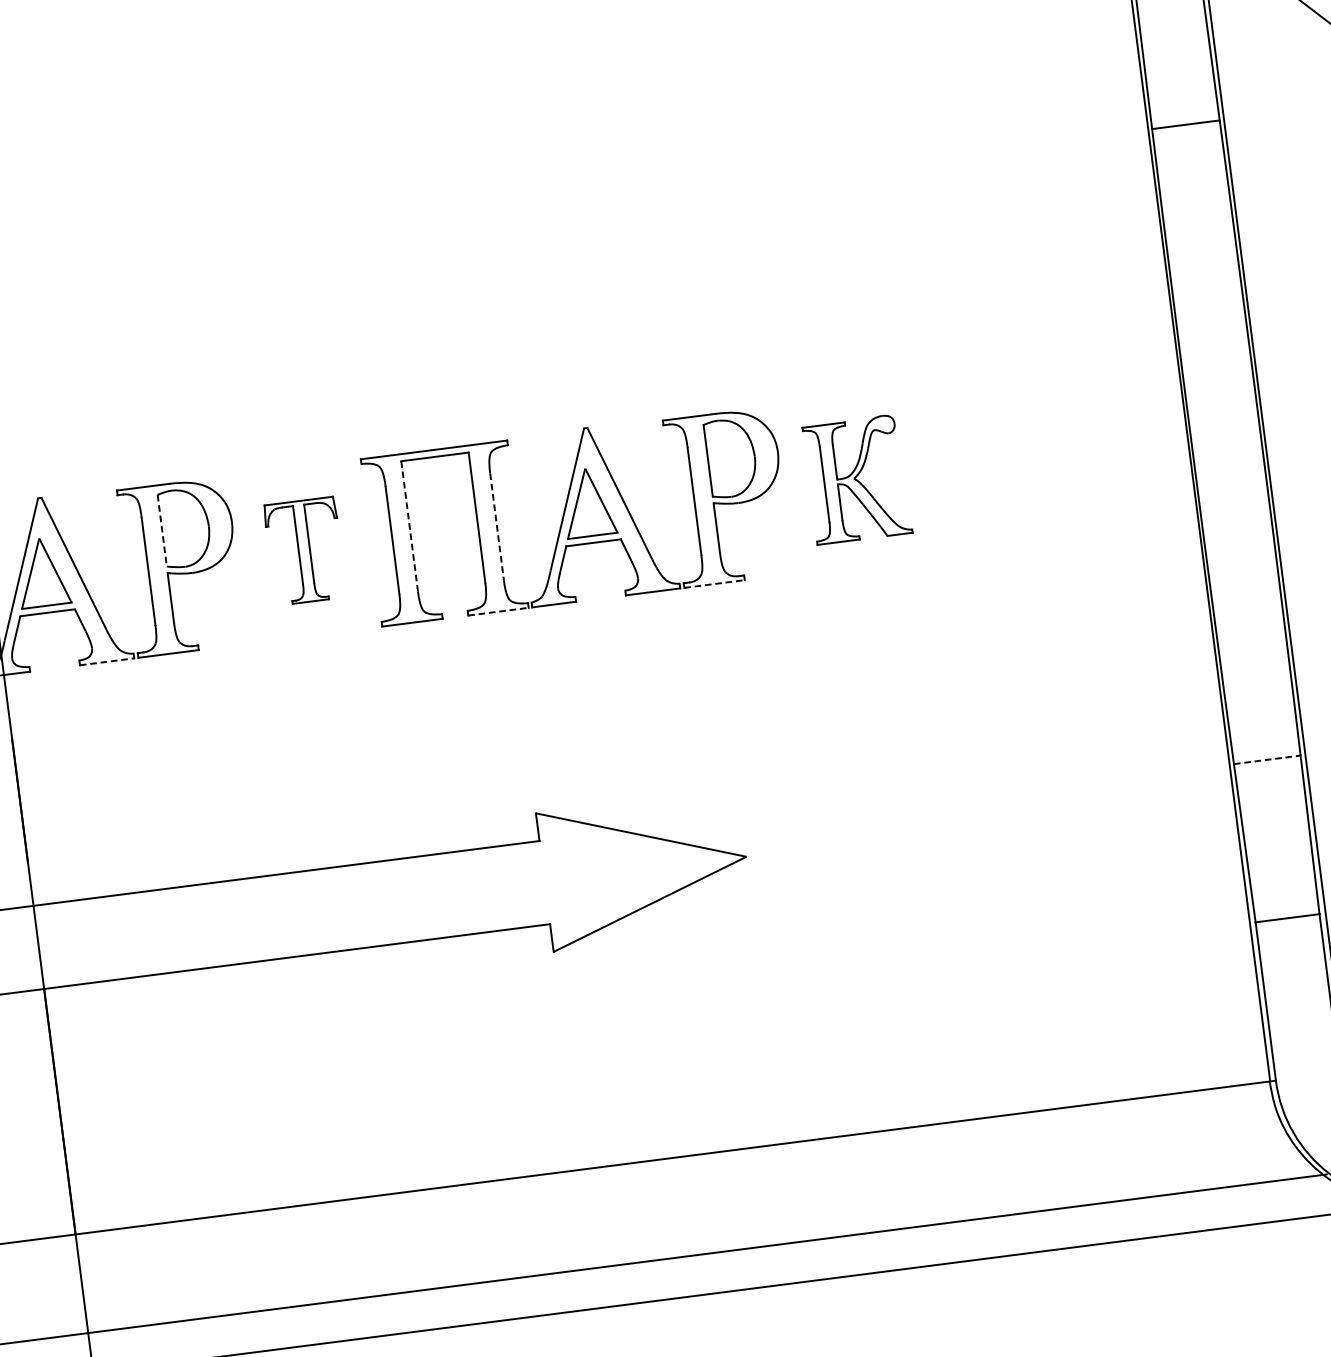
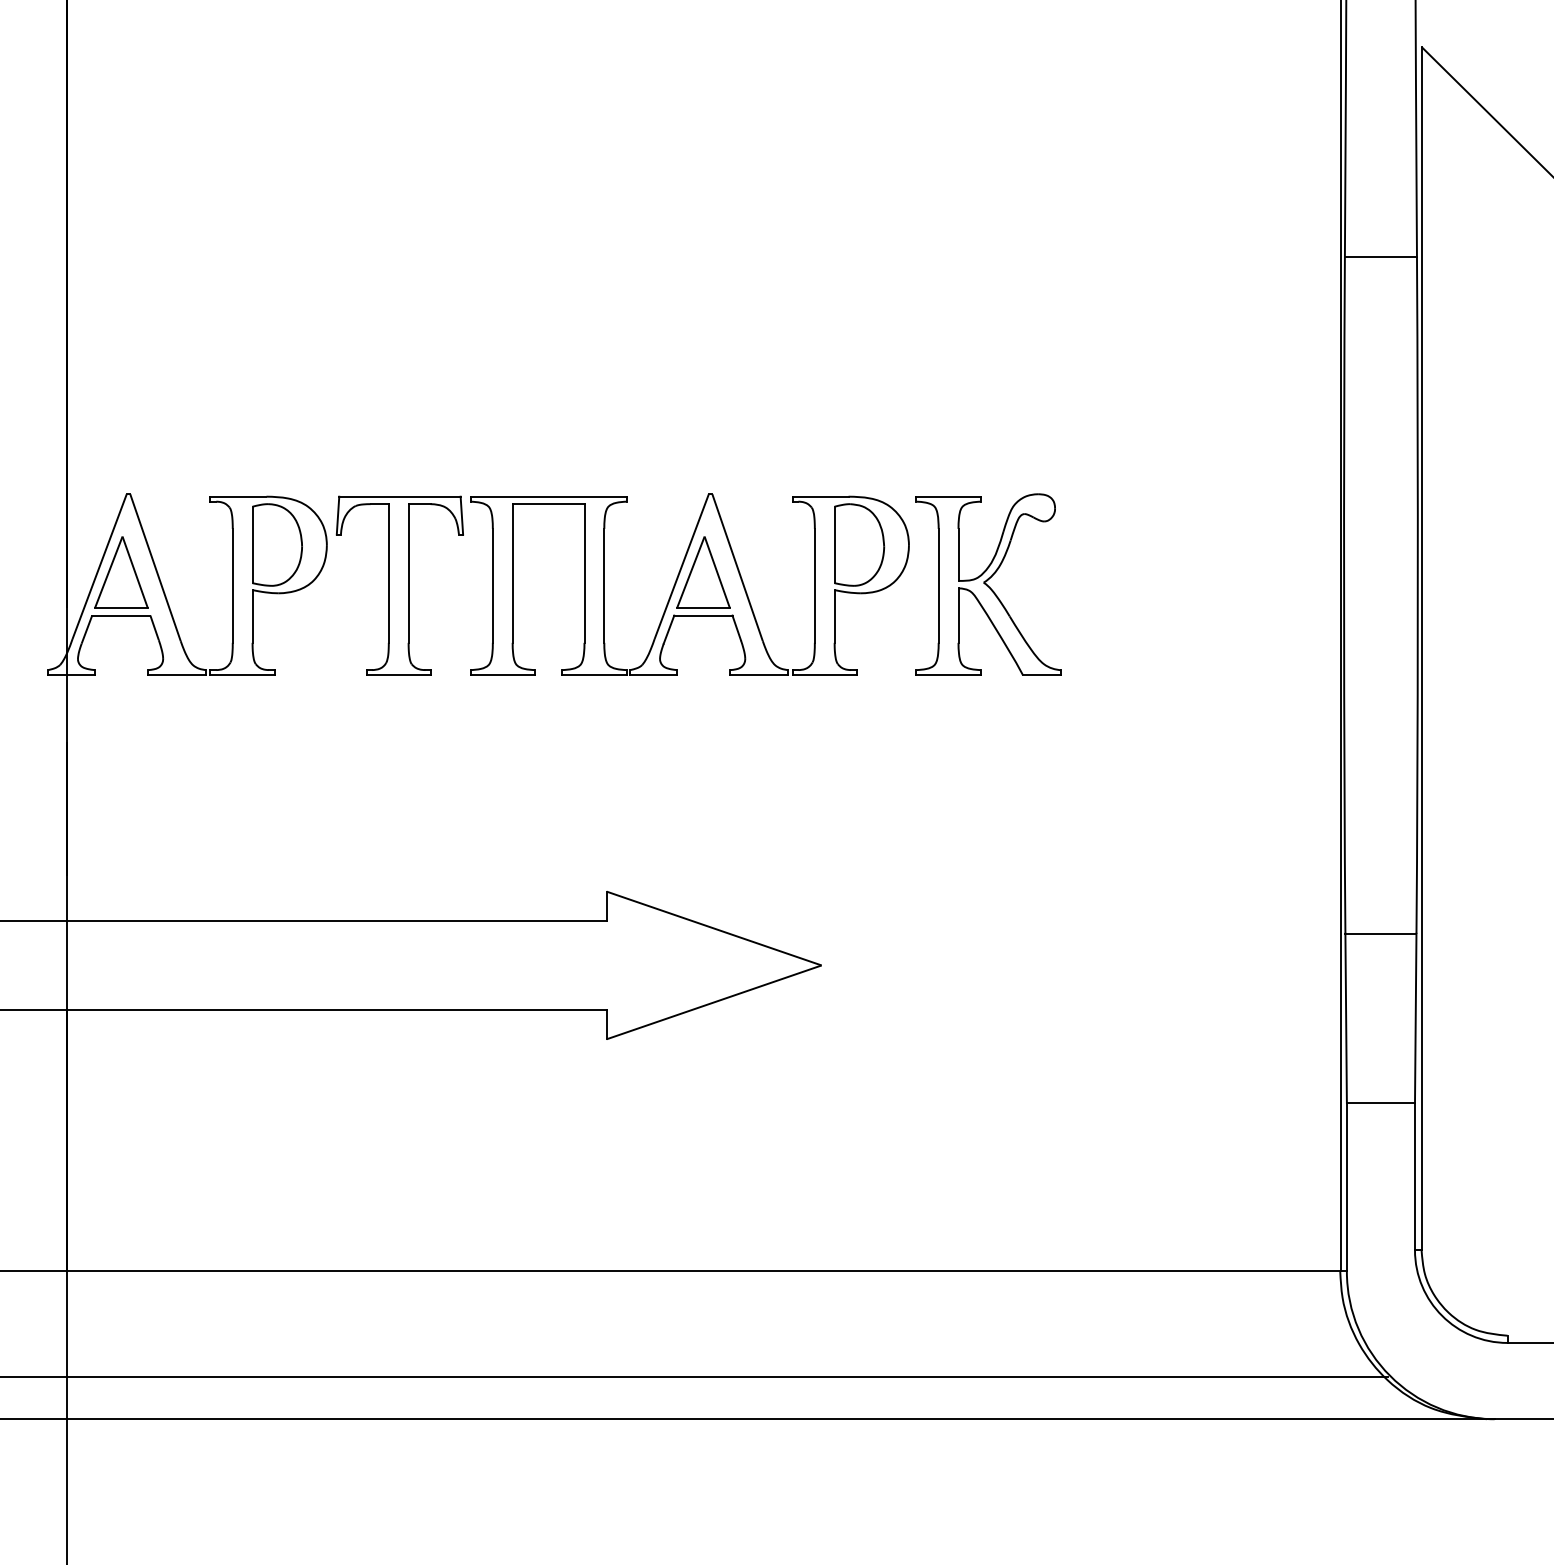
part: (857, 479) -> (988, 584), size x1.43
line: (497, 526) -> (604, 585), dashed -> solid
line: (409, 527) -> (512, 574), dashed -> solid
line: (162, 531) -> (252, 545), dashed -> solid
part: (304, 551) -> (399, 585), size x1.67
line: (715, 584) -> (825, 675), dashed -> solid
line: (498, 612) -> (594, 675), dashed -> solid
line: (107, 662) -> (177, 675), dashed -> solid
line: (1266, 759) -> (1380, 933), dashed -> solid

